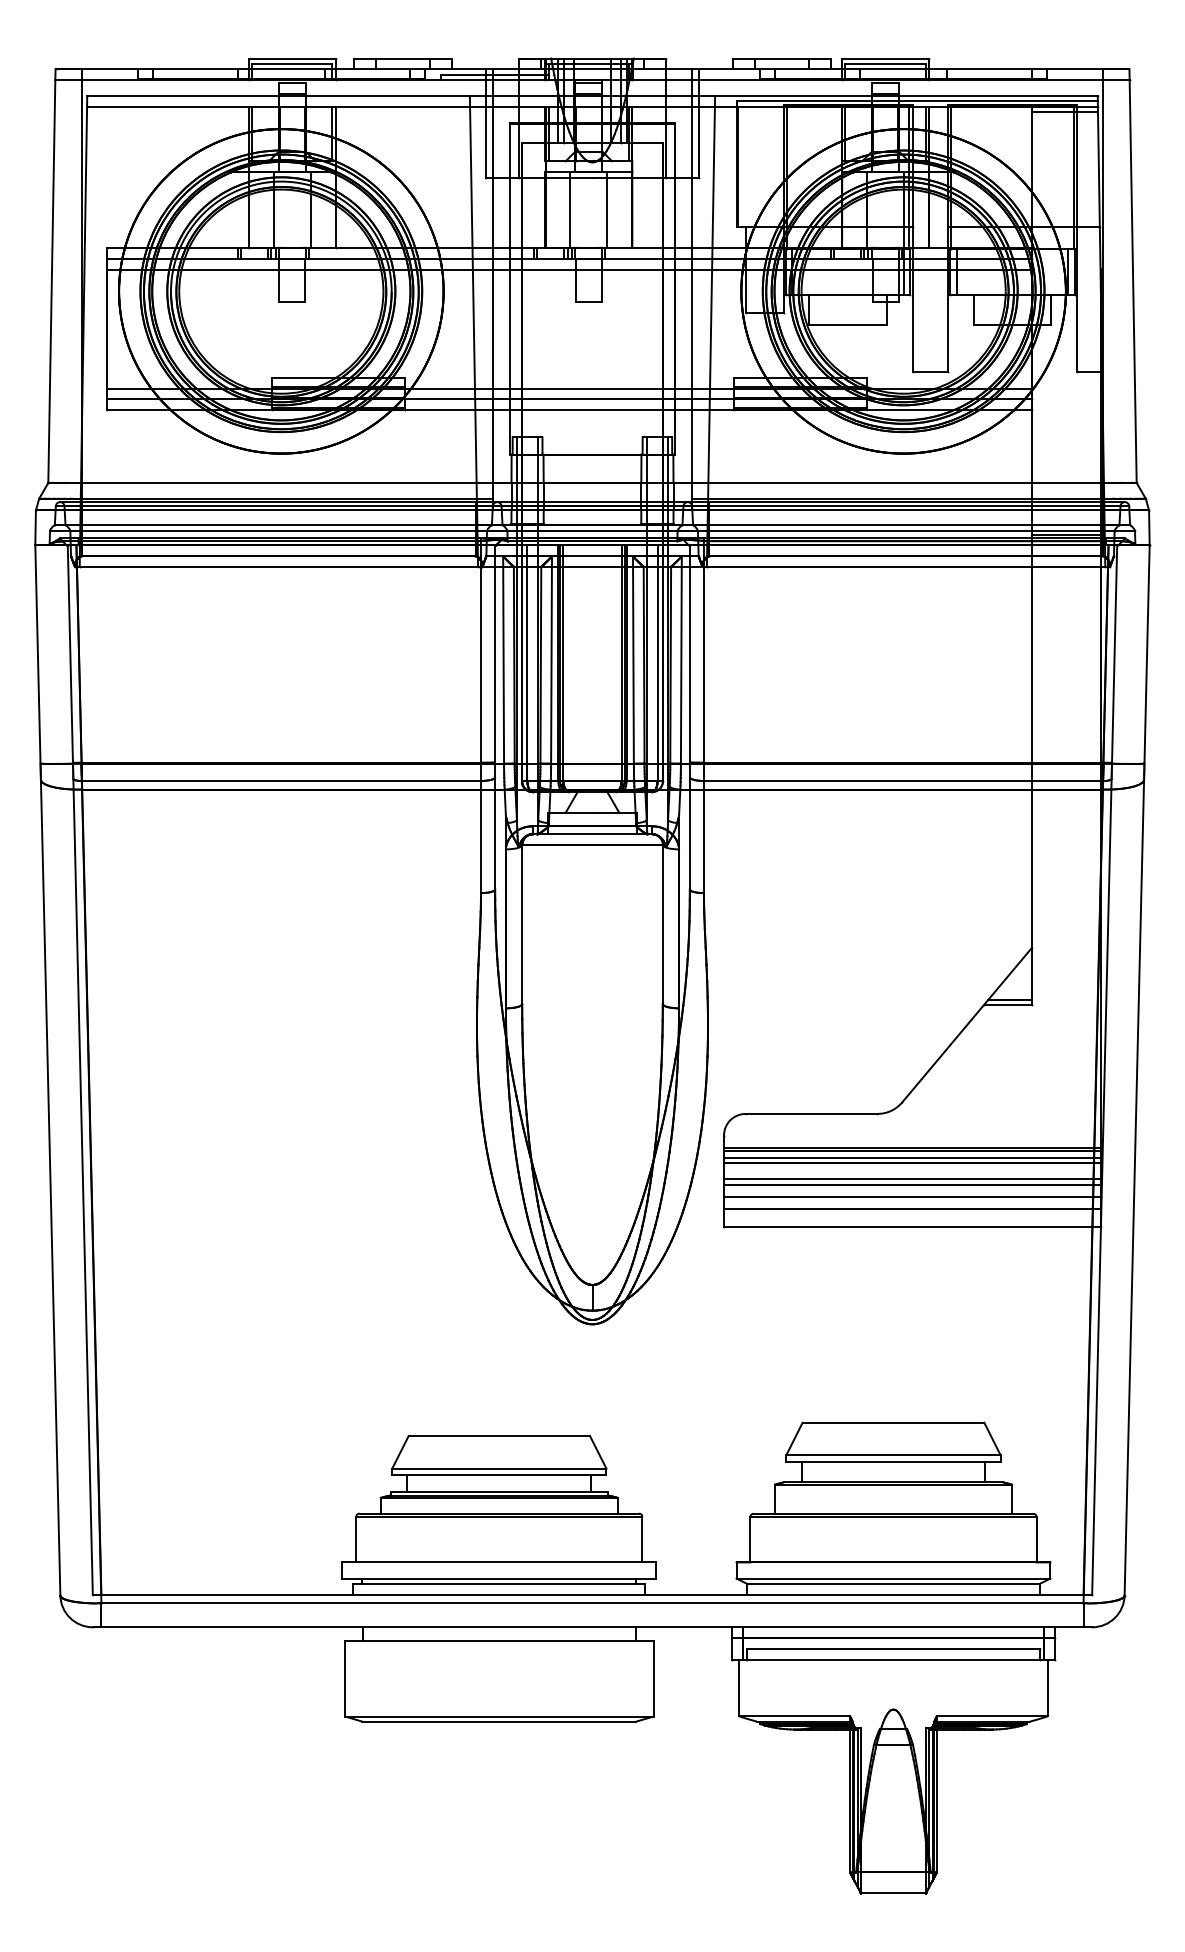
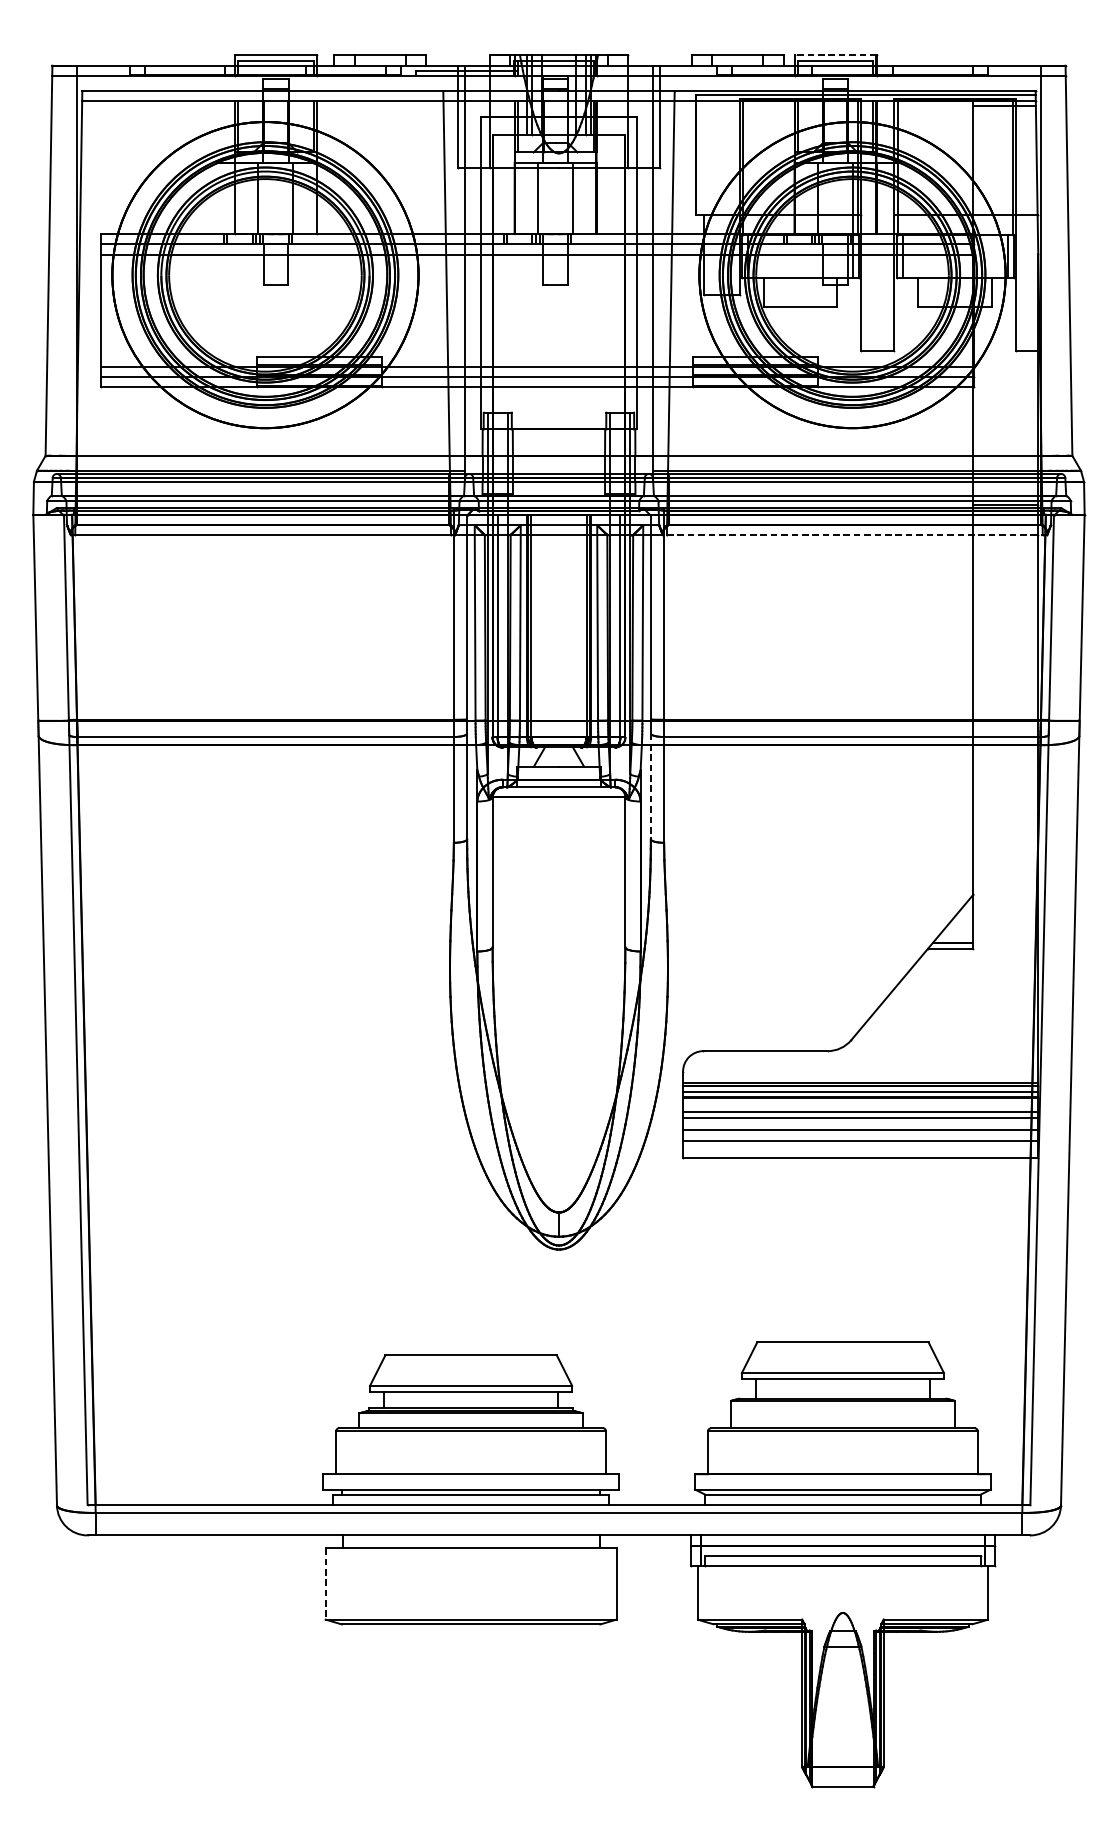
line: (885, 58) -> (835, 55), solid -> dashed
line: (906, 567) -> (855, 535), solid -> dashed
line: (689, 833) -> (650, 786), solid -> dashed
line: (345, 1678) -> (325, 1583), solid -> dashed

